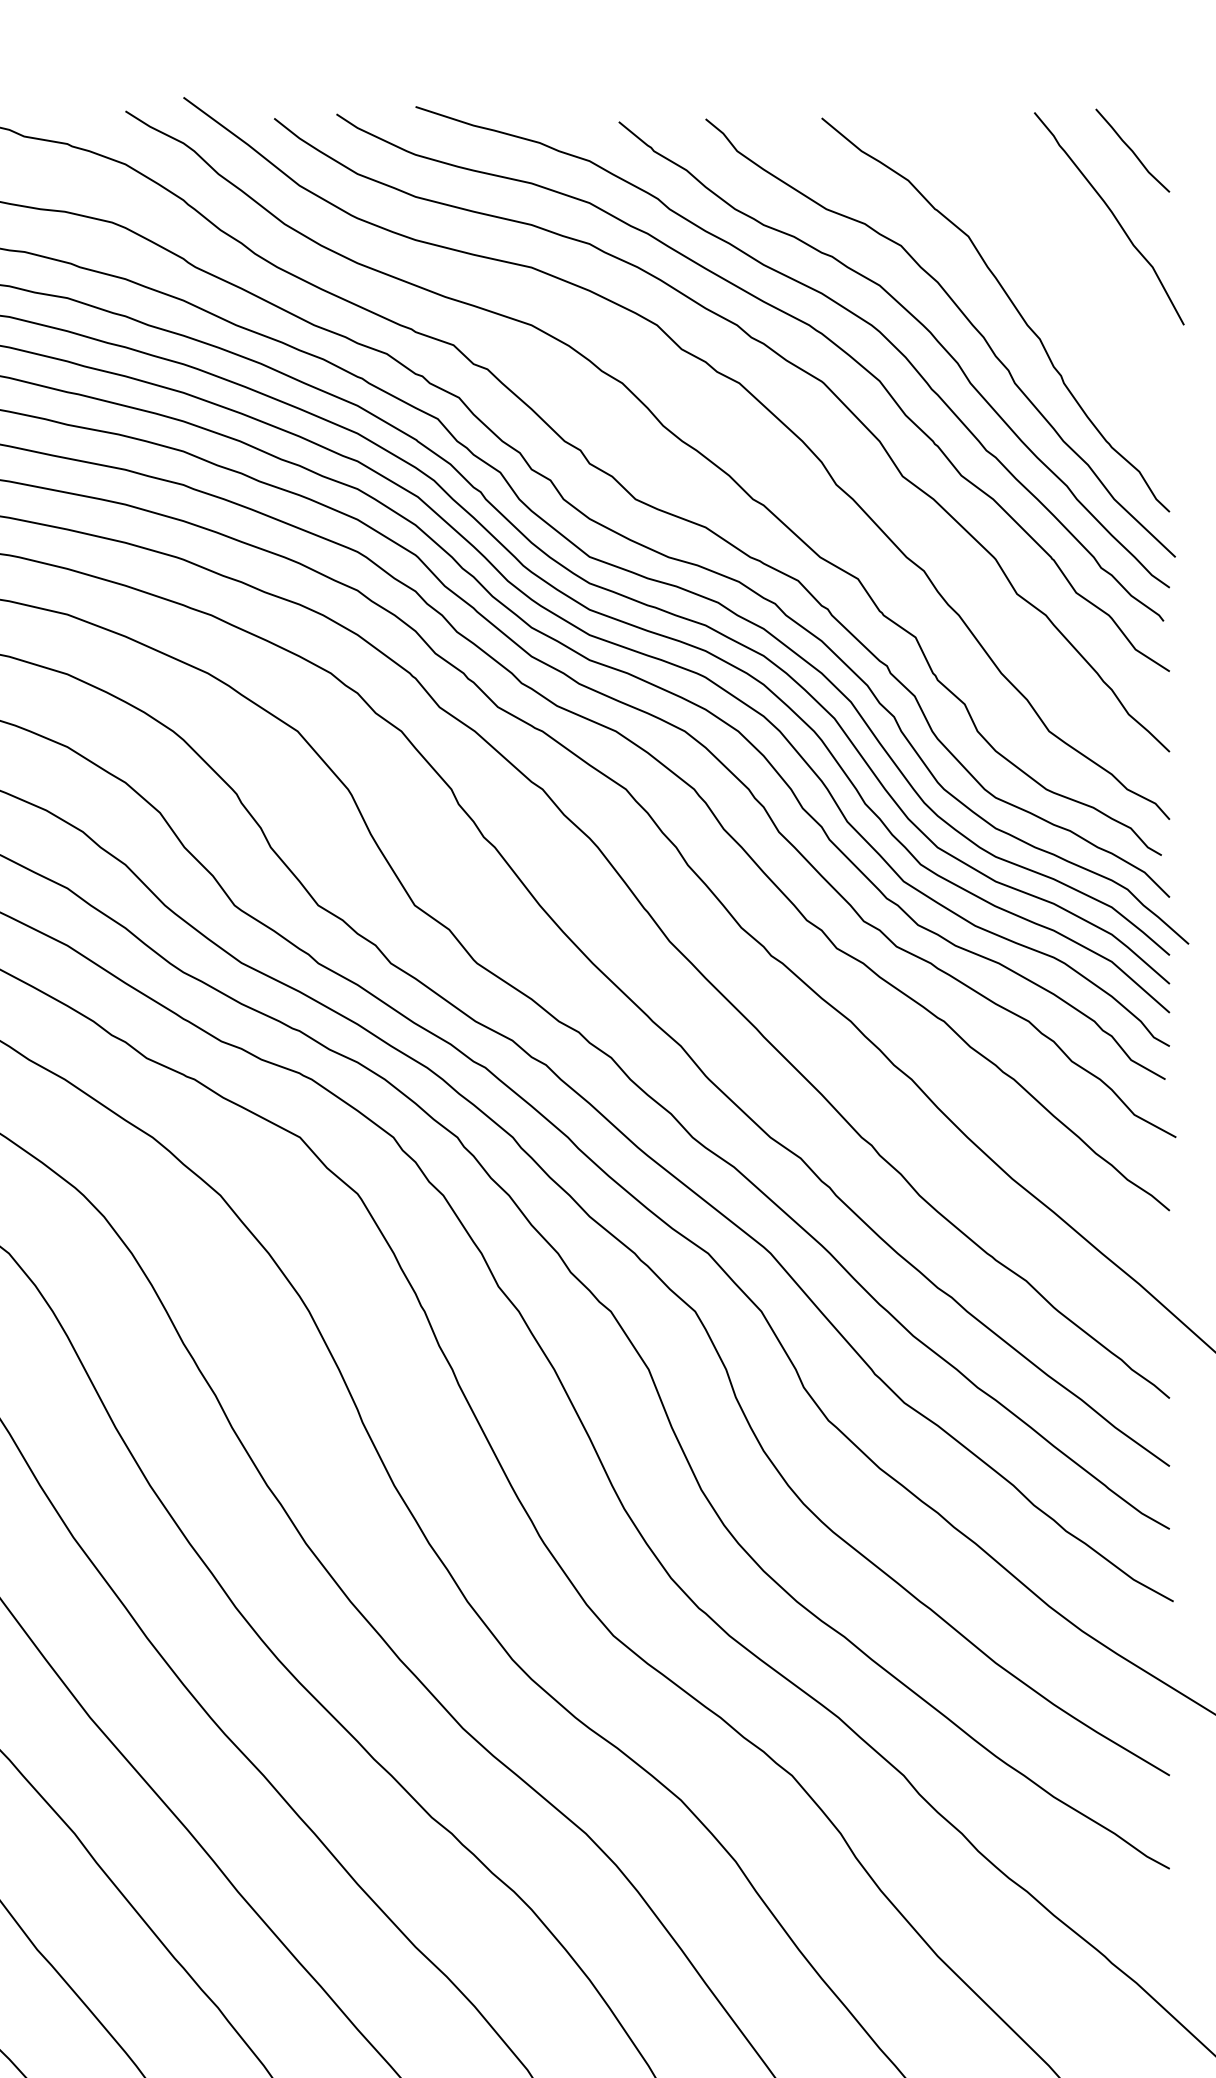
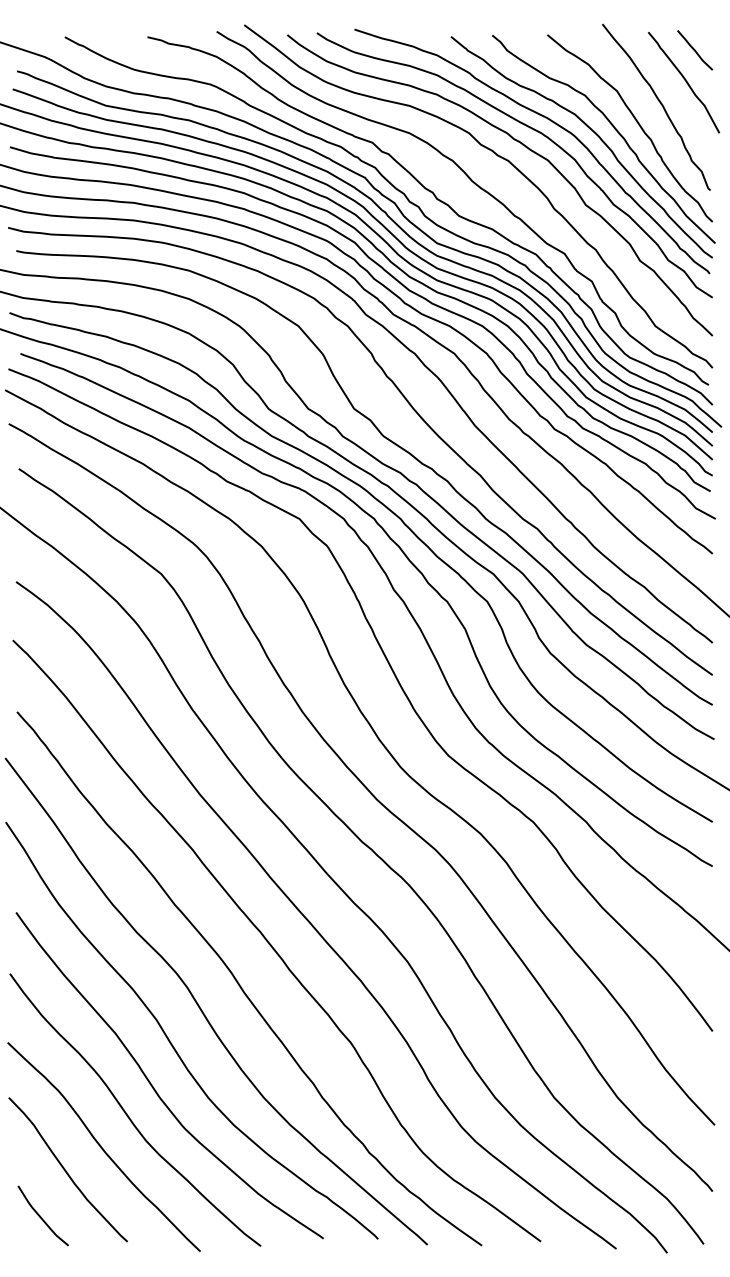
curve: (1059, 264) -> (660, 104), added

